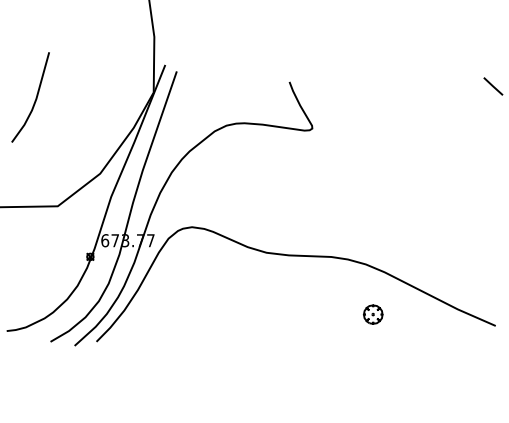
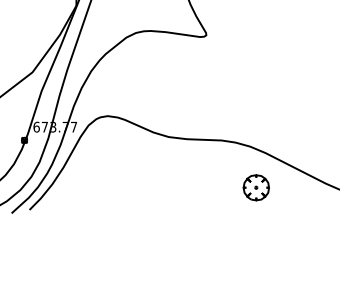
part: (372, 314) -> (255, 187), size x1.67

